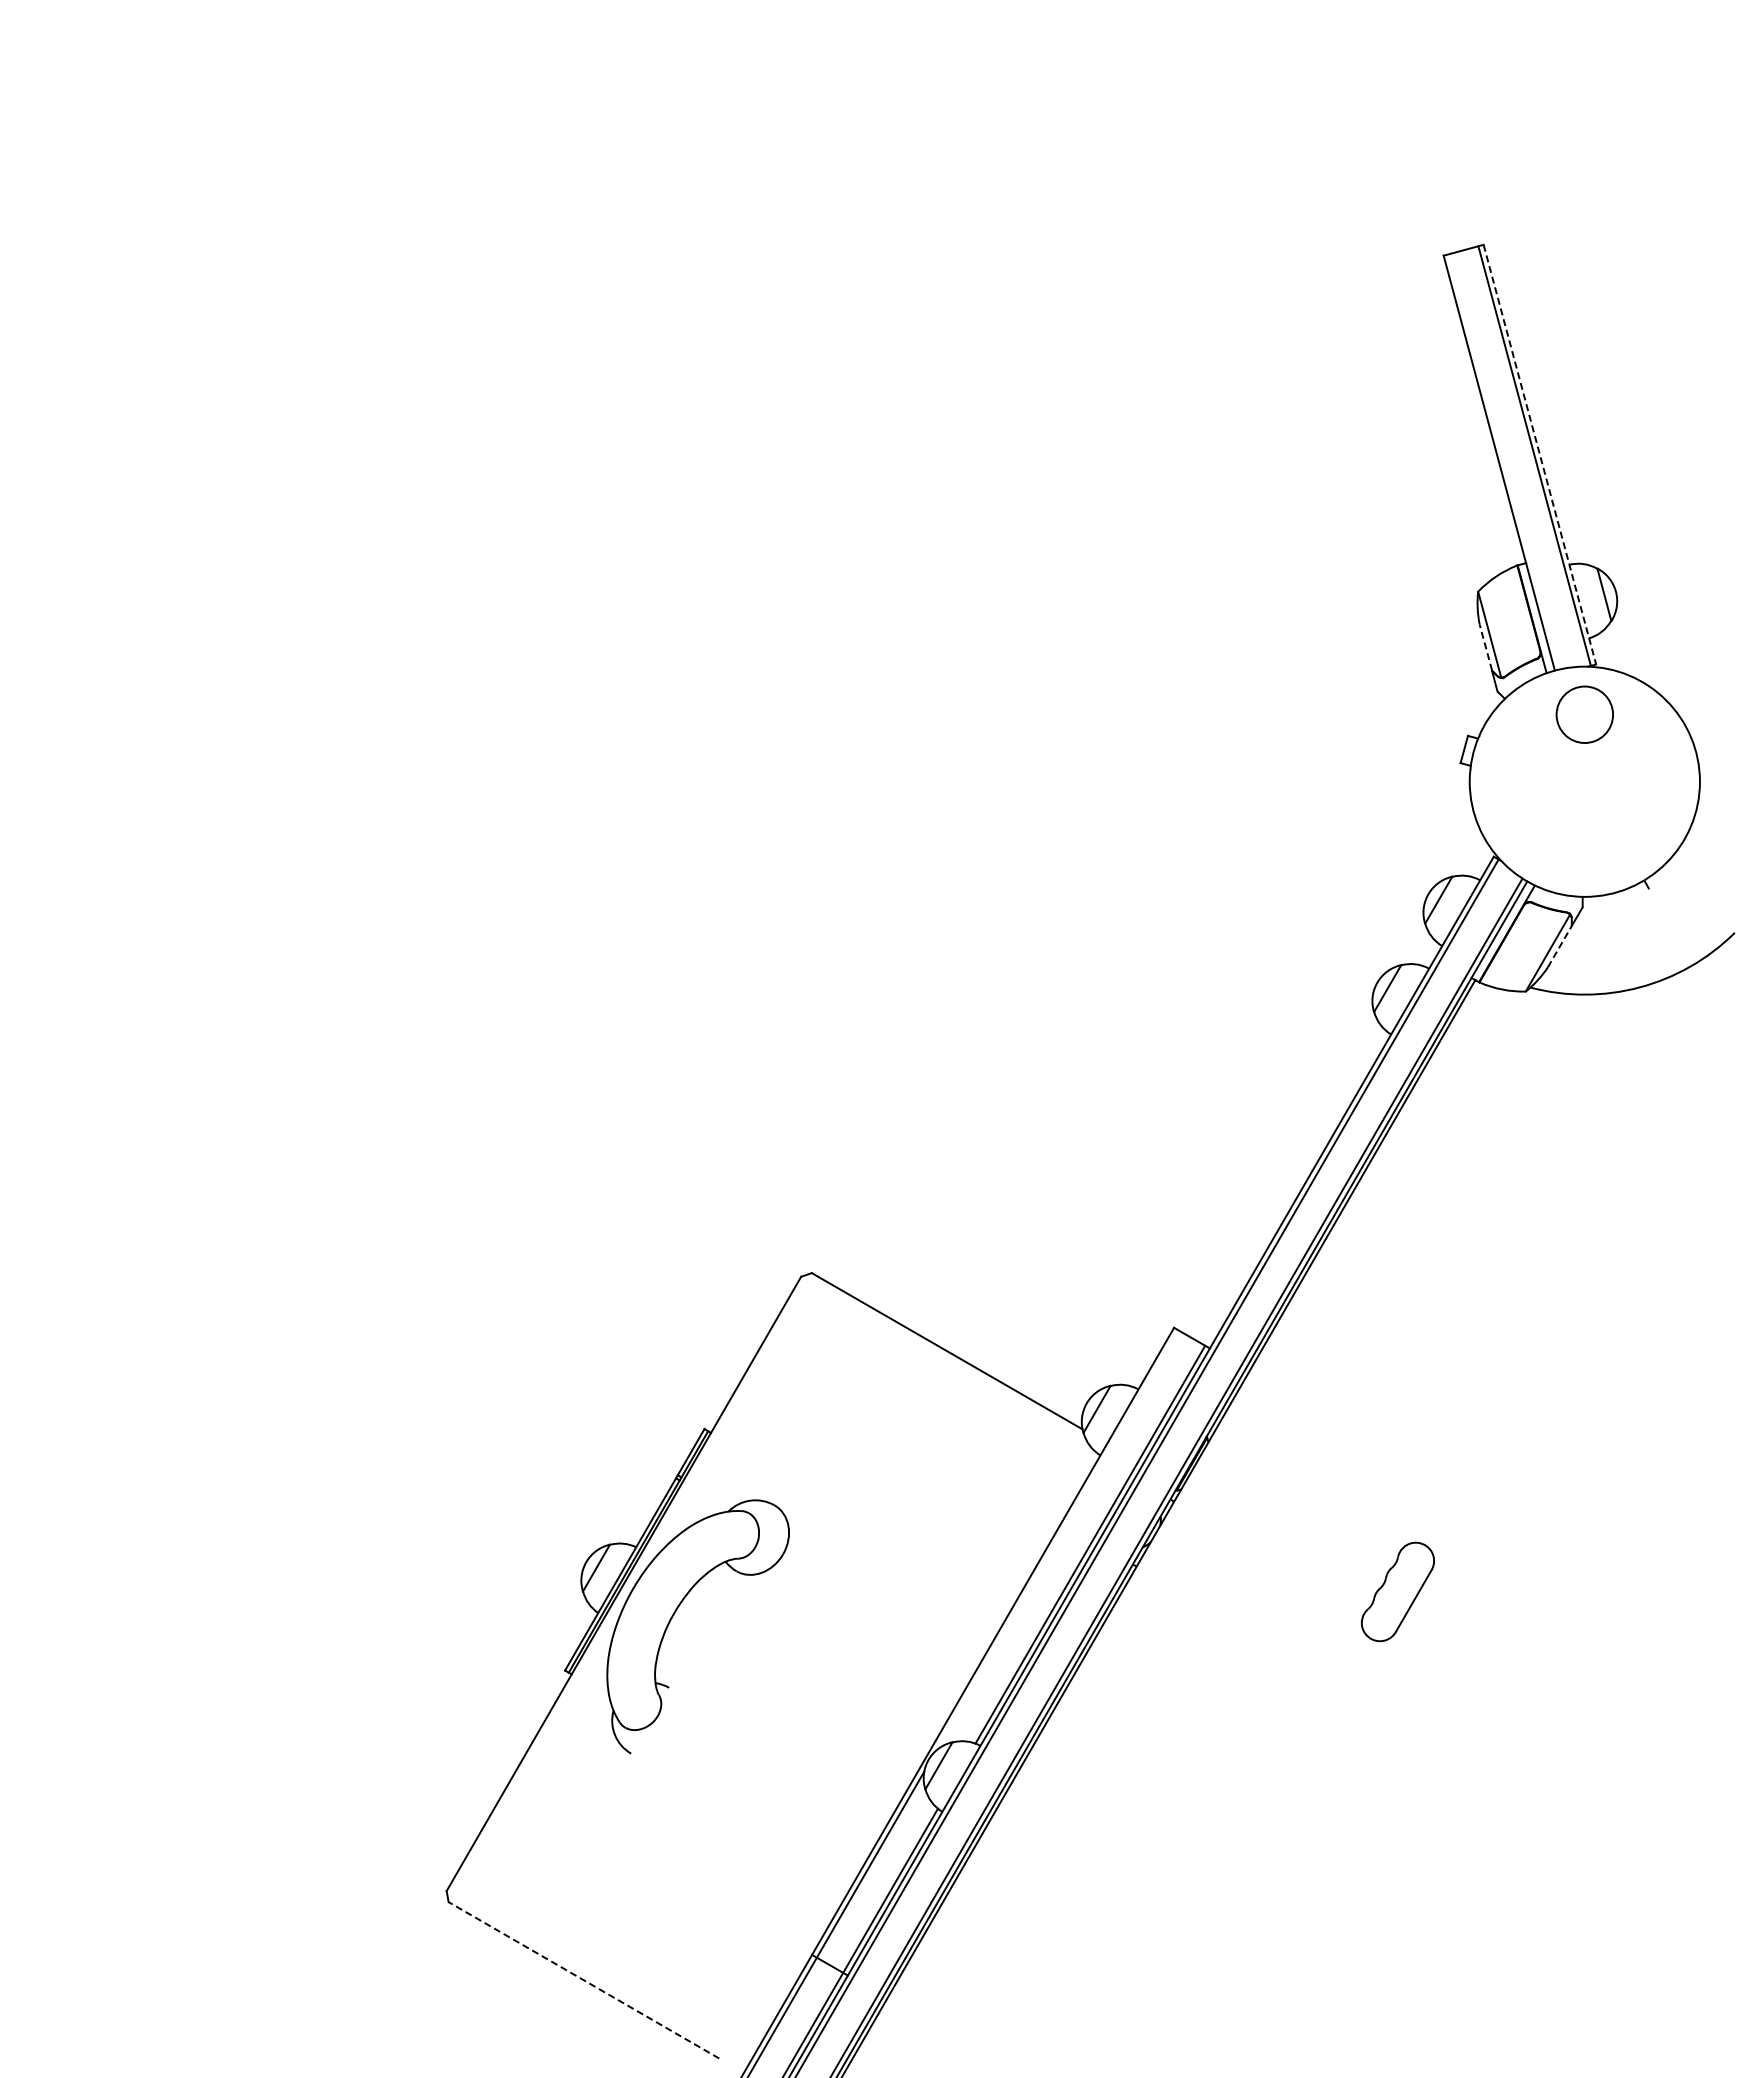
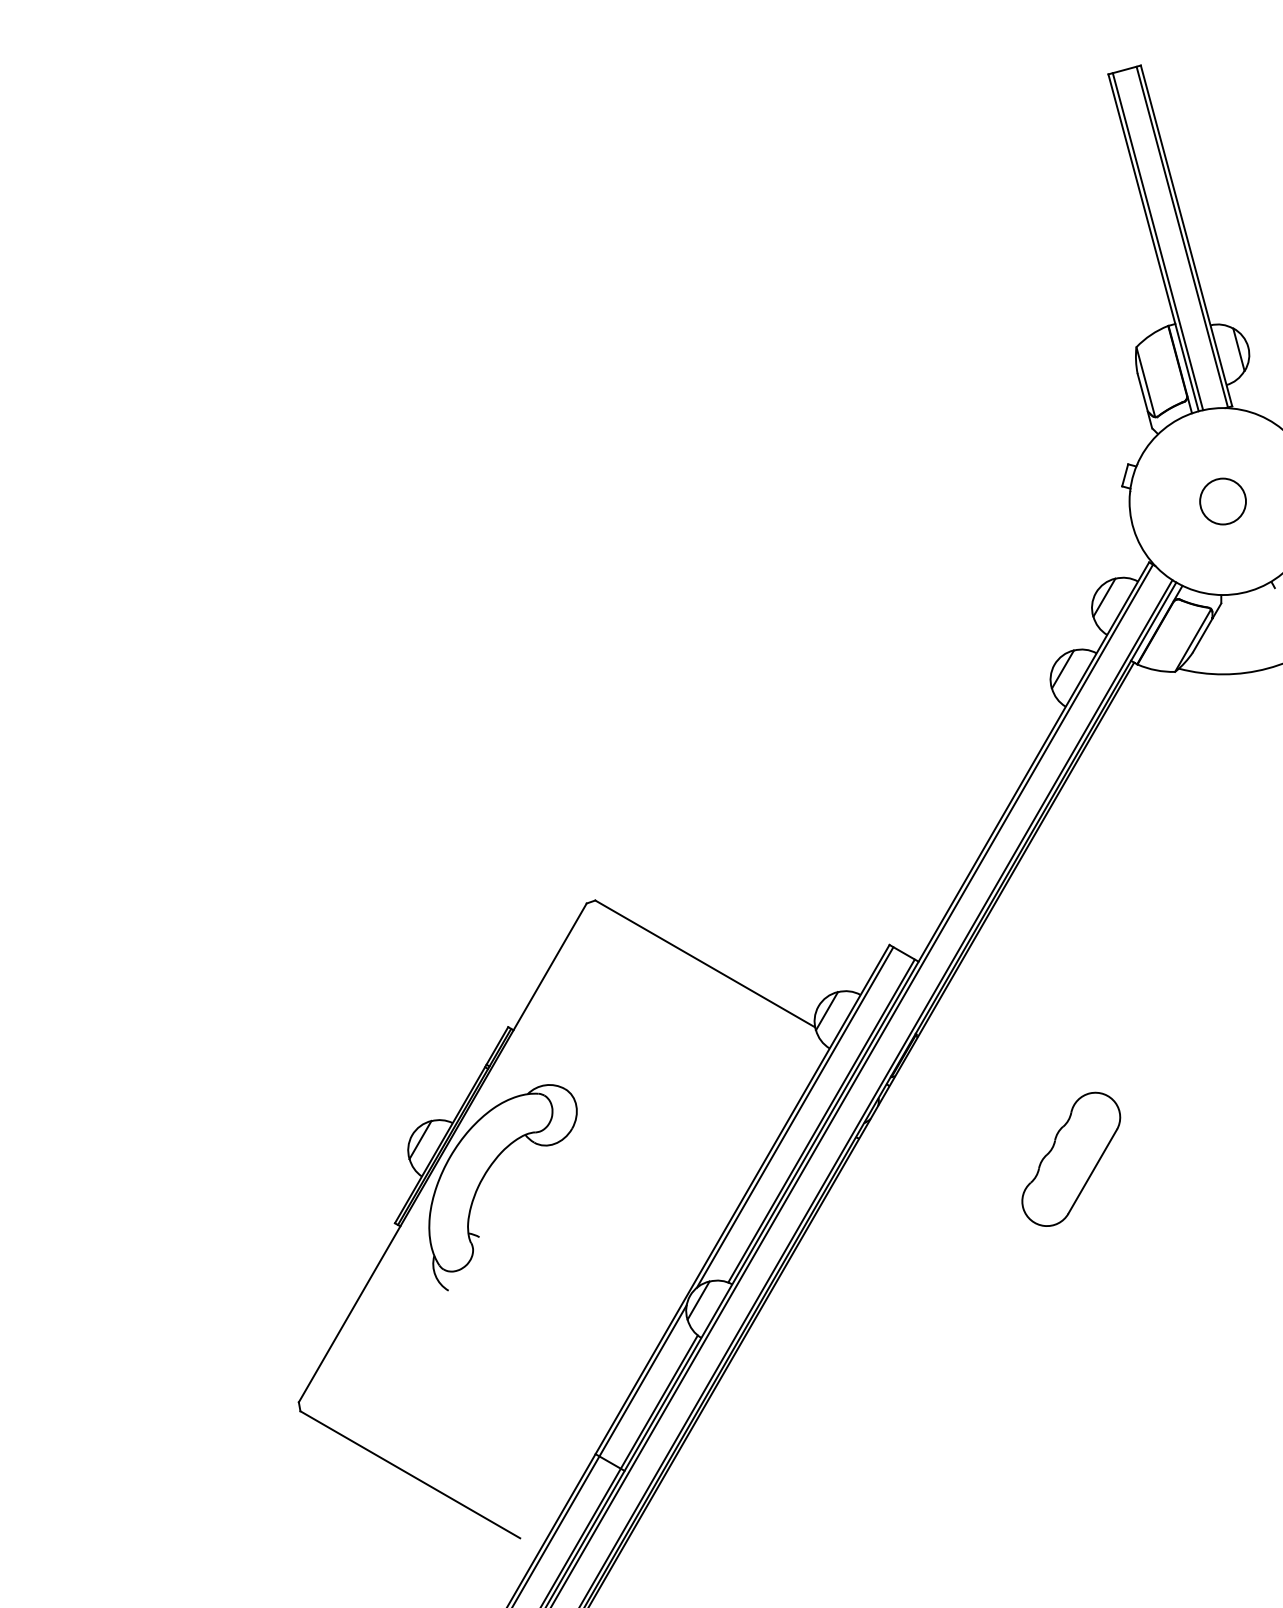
line: (1540, 455) -> (1187, 236), dashed -> solid
line: (1504, 461) -> (1157, 241), added
line: (1485, 647) -> (1142, 392), dashed -> solid
circle: (1584, 714) -> (1222, 501), moved
line: (1559, 946) -> (1202, 635), dashed -> solid
line: (1057, 1540) -> (794, 1117), added
part: (1397, 1591) -> (1070, 1159), size x1.67
line: (583, 1980) -> (409, 1474), dashed -> solid

